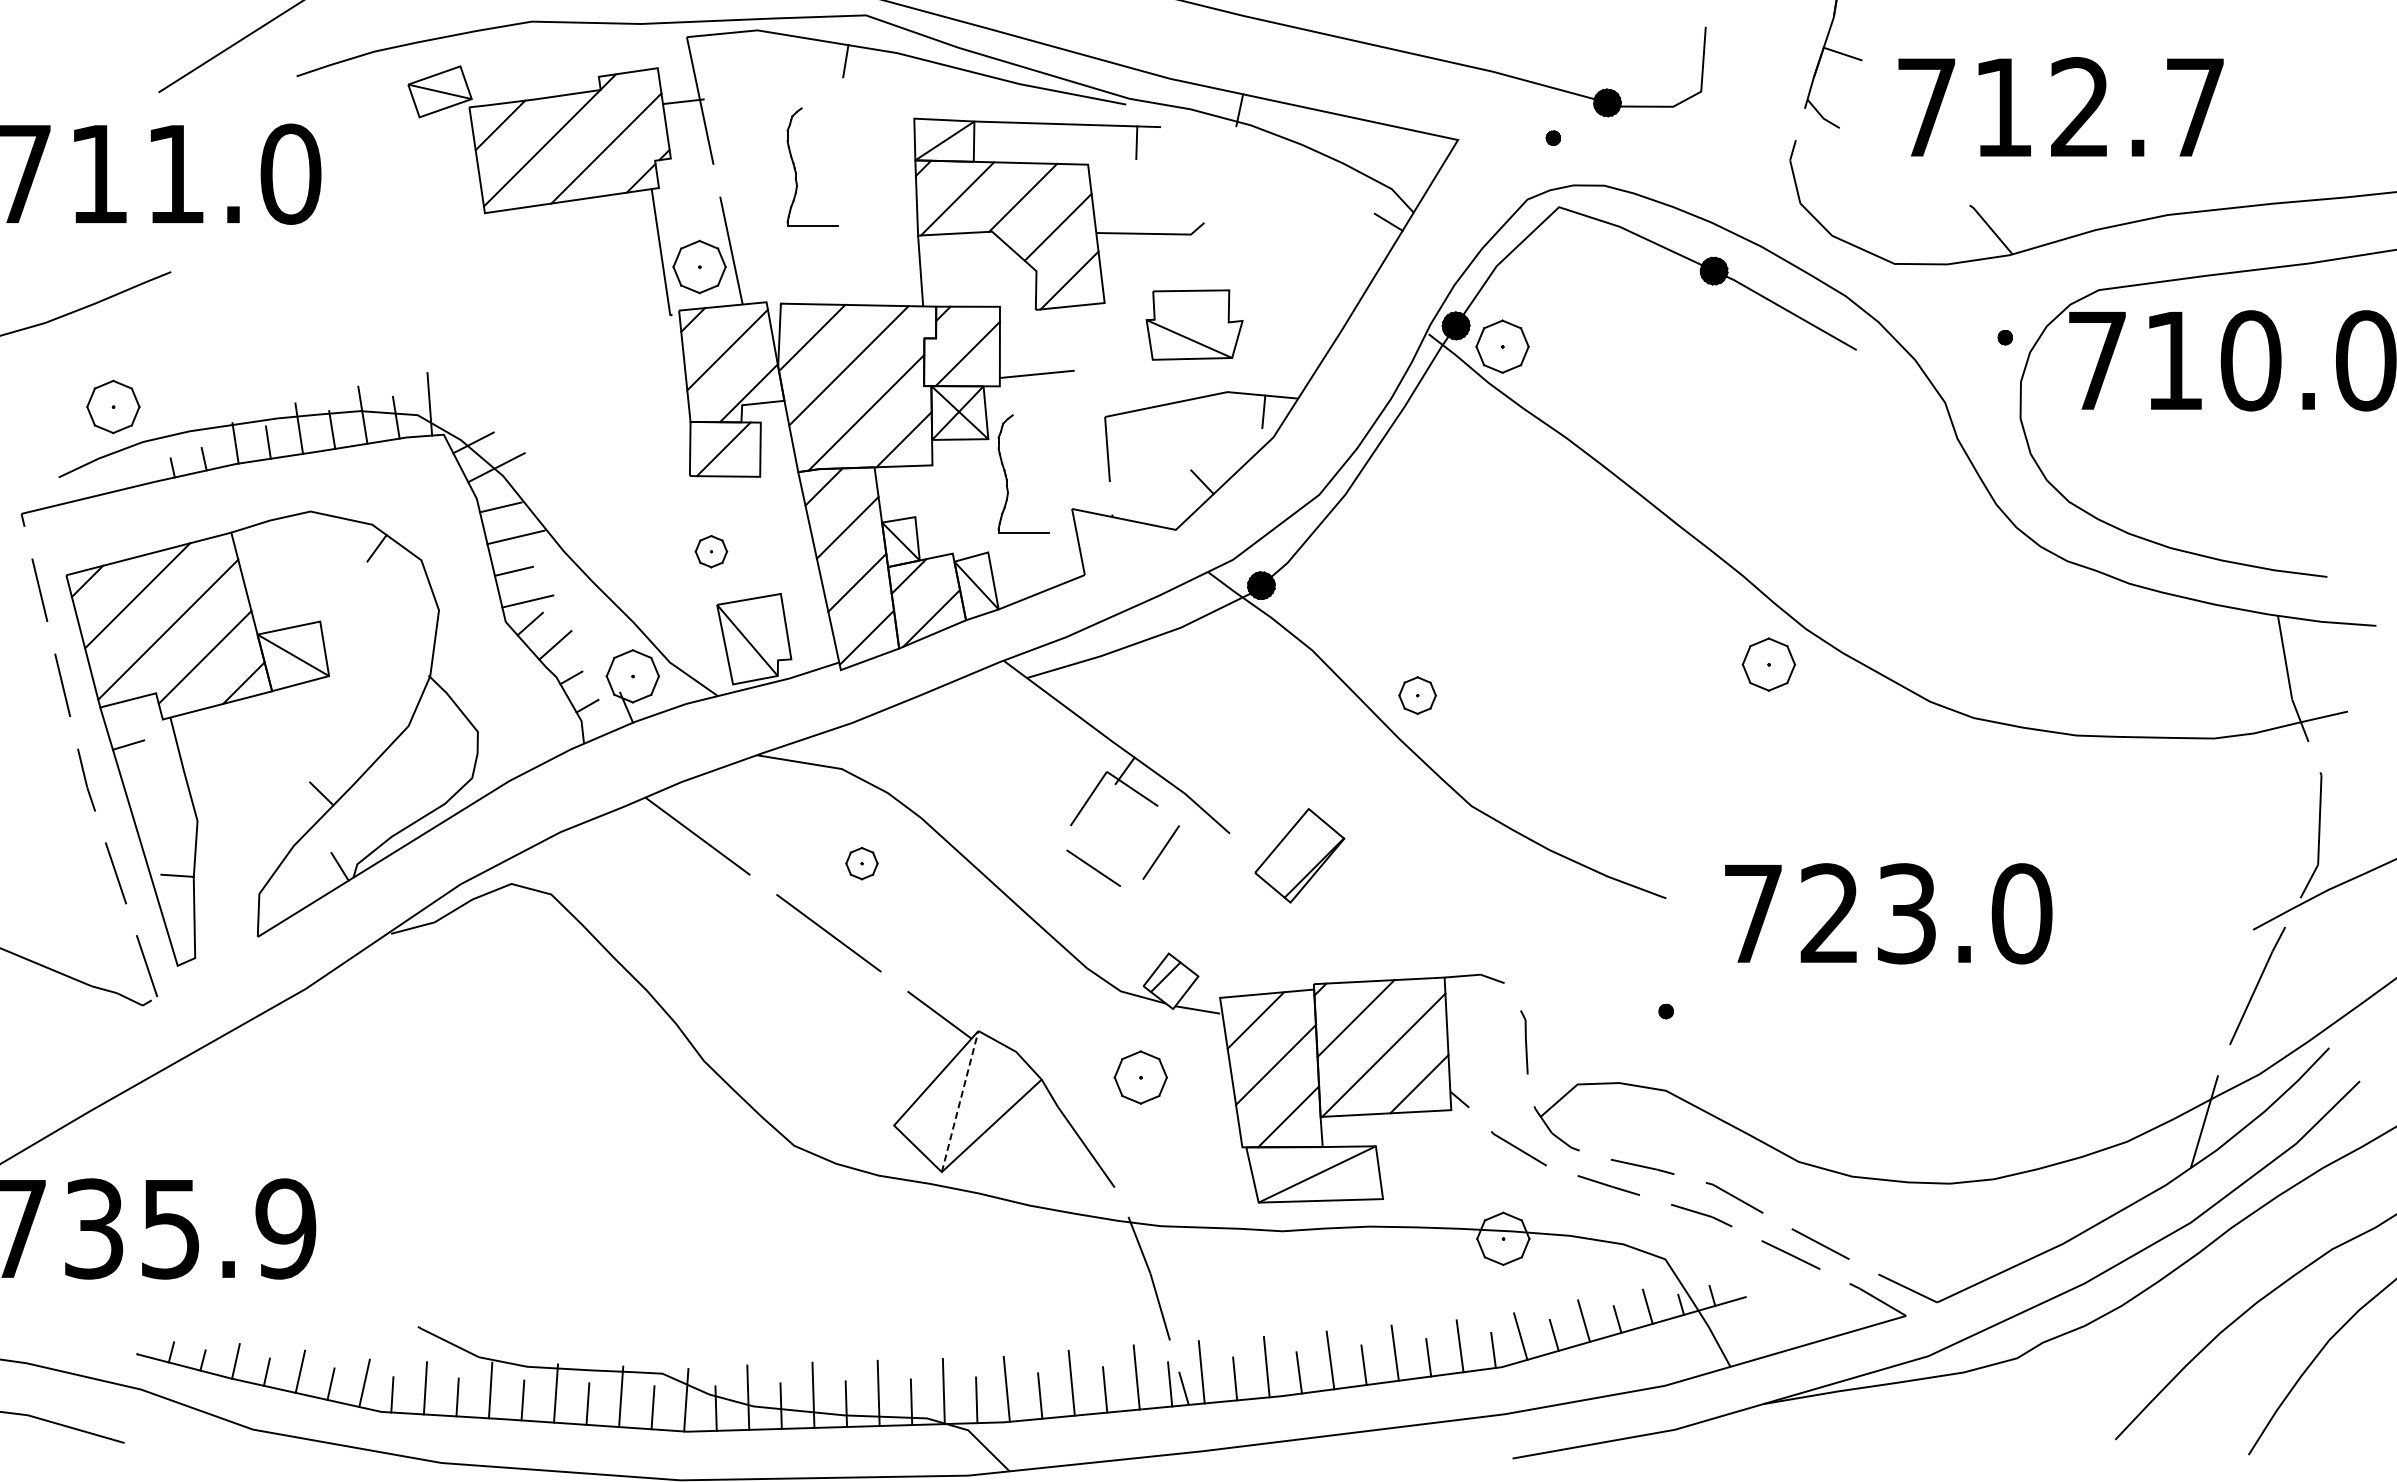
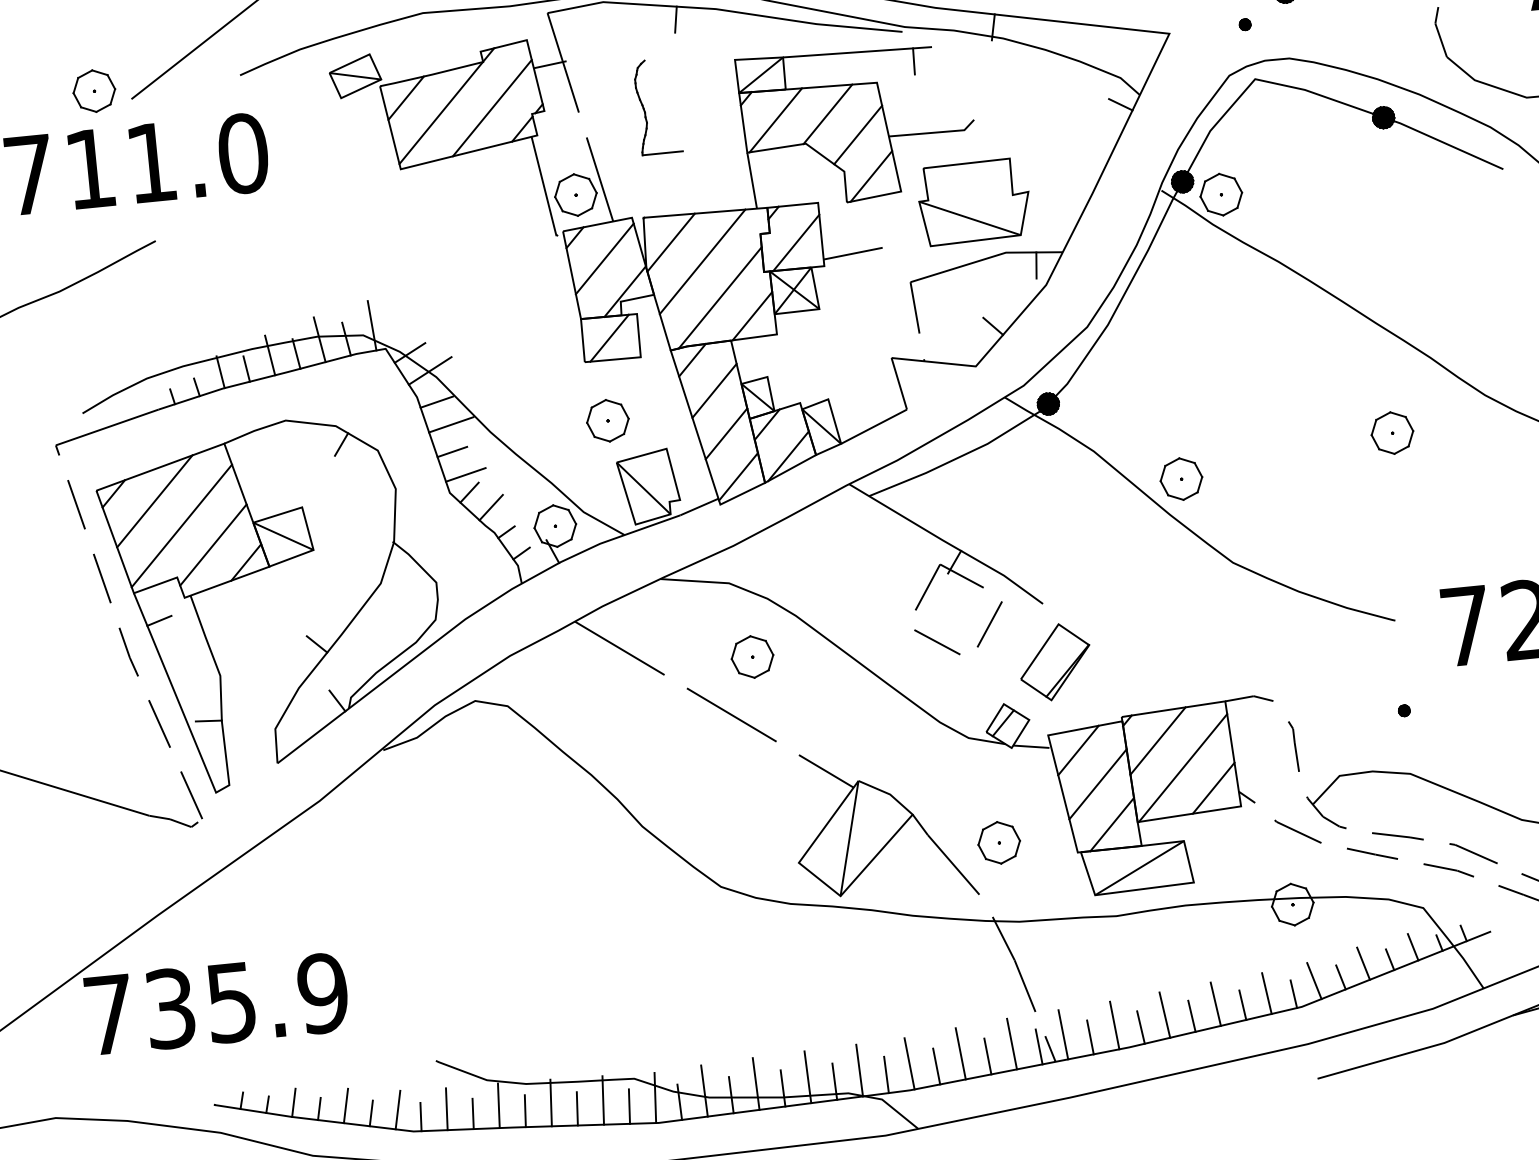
part: (1194, 324) -> (974, 201), size x1.43
part: (113, 406) -> (94, 90), moved
part: (1007, 477) -> (837, 338), removed
part: (711, 551) -> (607, 420), size x1.67
part: (1768, 664) -> (1392, 433), moved
part: (1417, 695) -> (1181, 479), size x1.43
part: (1299, 855) -> (1054, 662), moved
part: (861, 863) -> (752, 656), size x1.67
part: (1140, 1077) -> (998, 842), moved
line: (960, 1101) -> (849, 838), dashed -> solid

